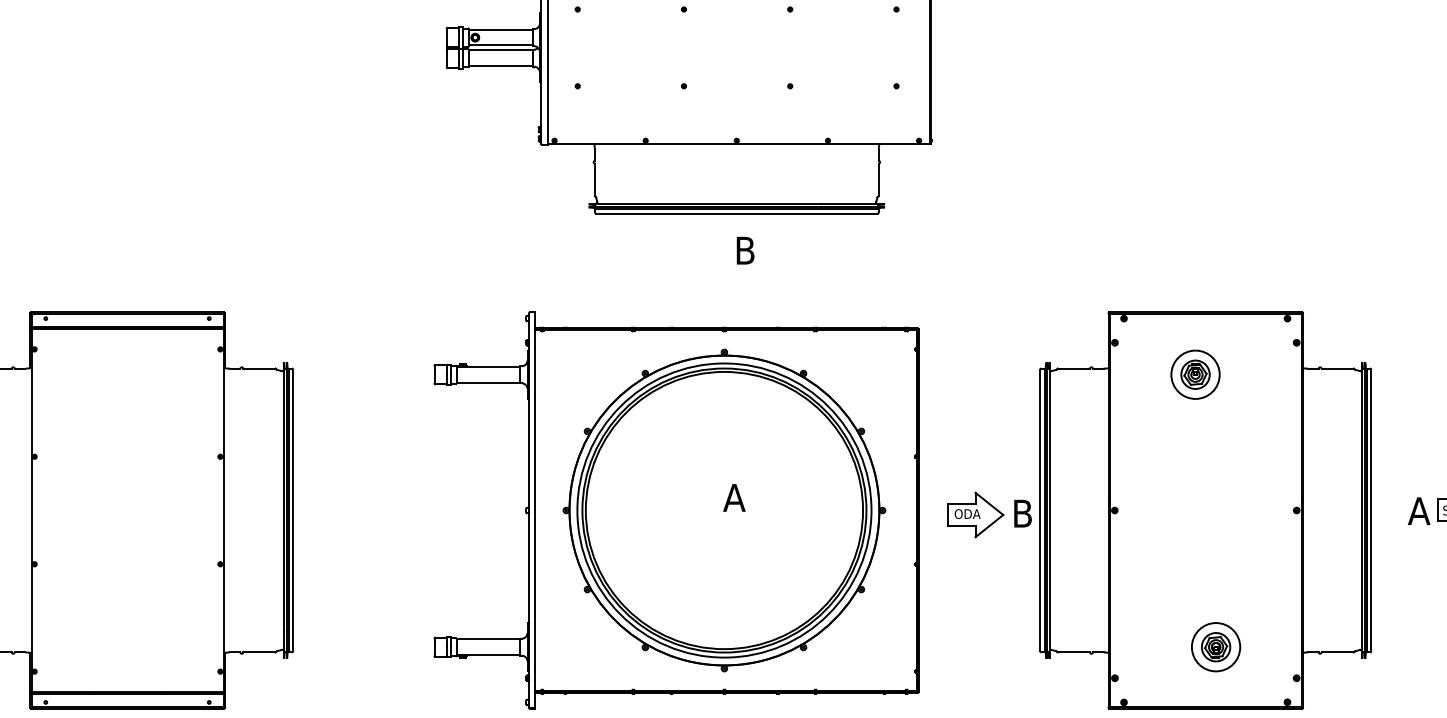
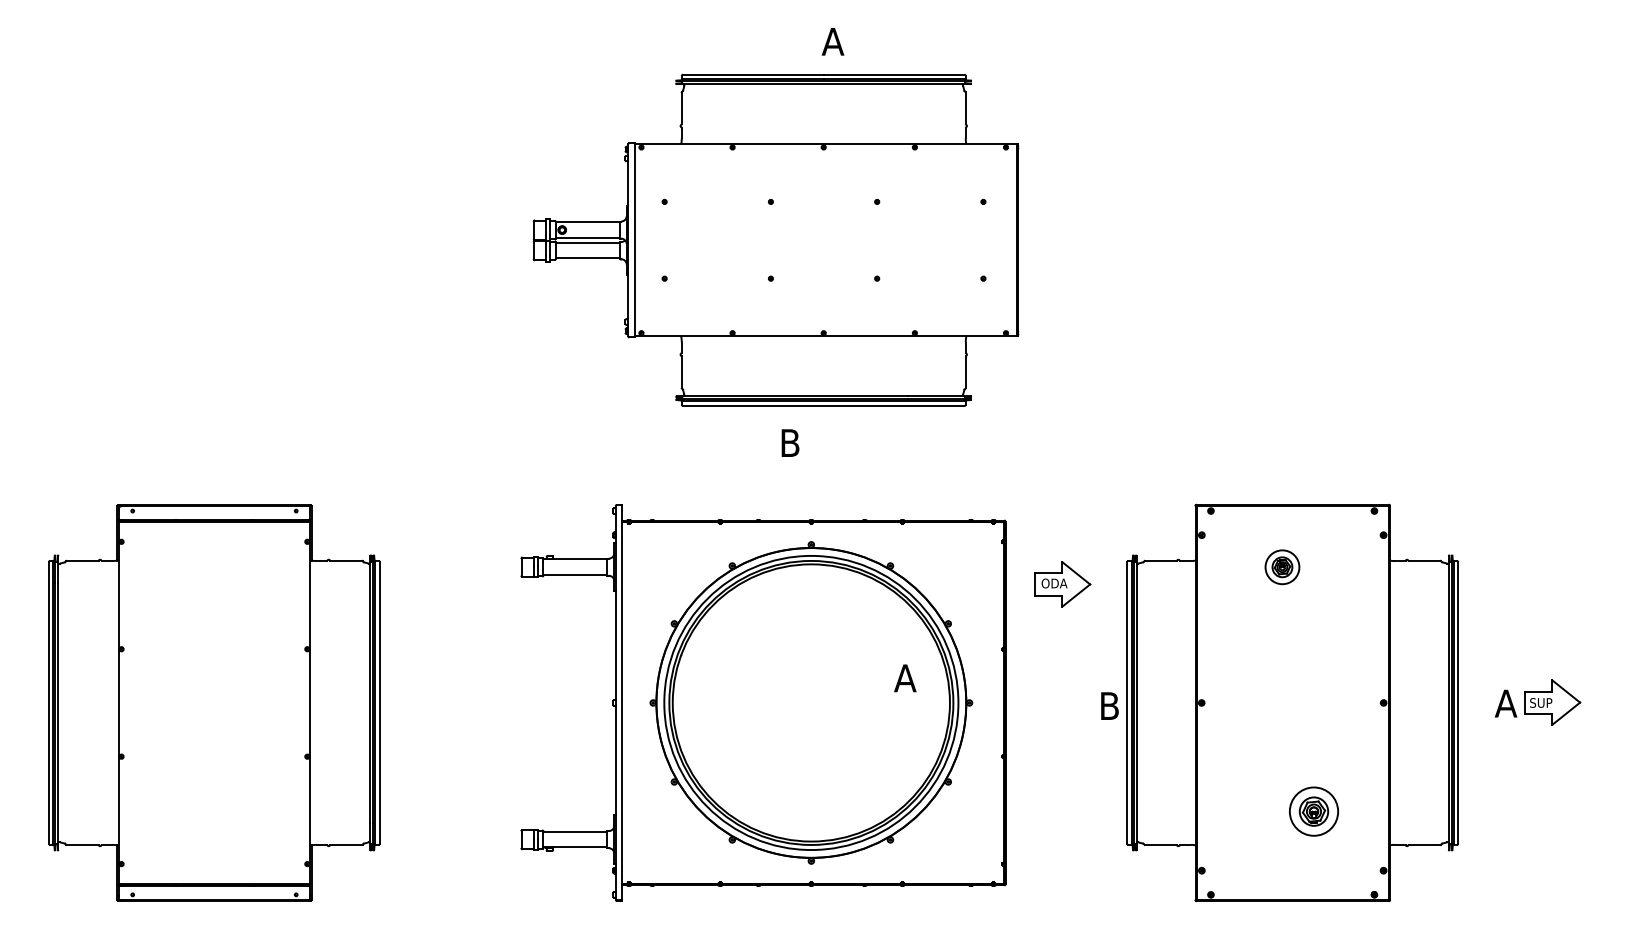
text: (745, 250) -> (790, 442), moved
part: (1195, 375) -> (1282, 567), size x0.7
text: (734, 498) -> (905, 678), moved
part: (975, 515) -> (1062, 584), moved
part: (1216, 647) -> (1314, 811), moved

